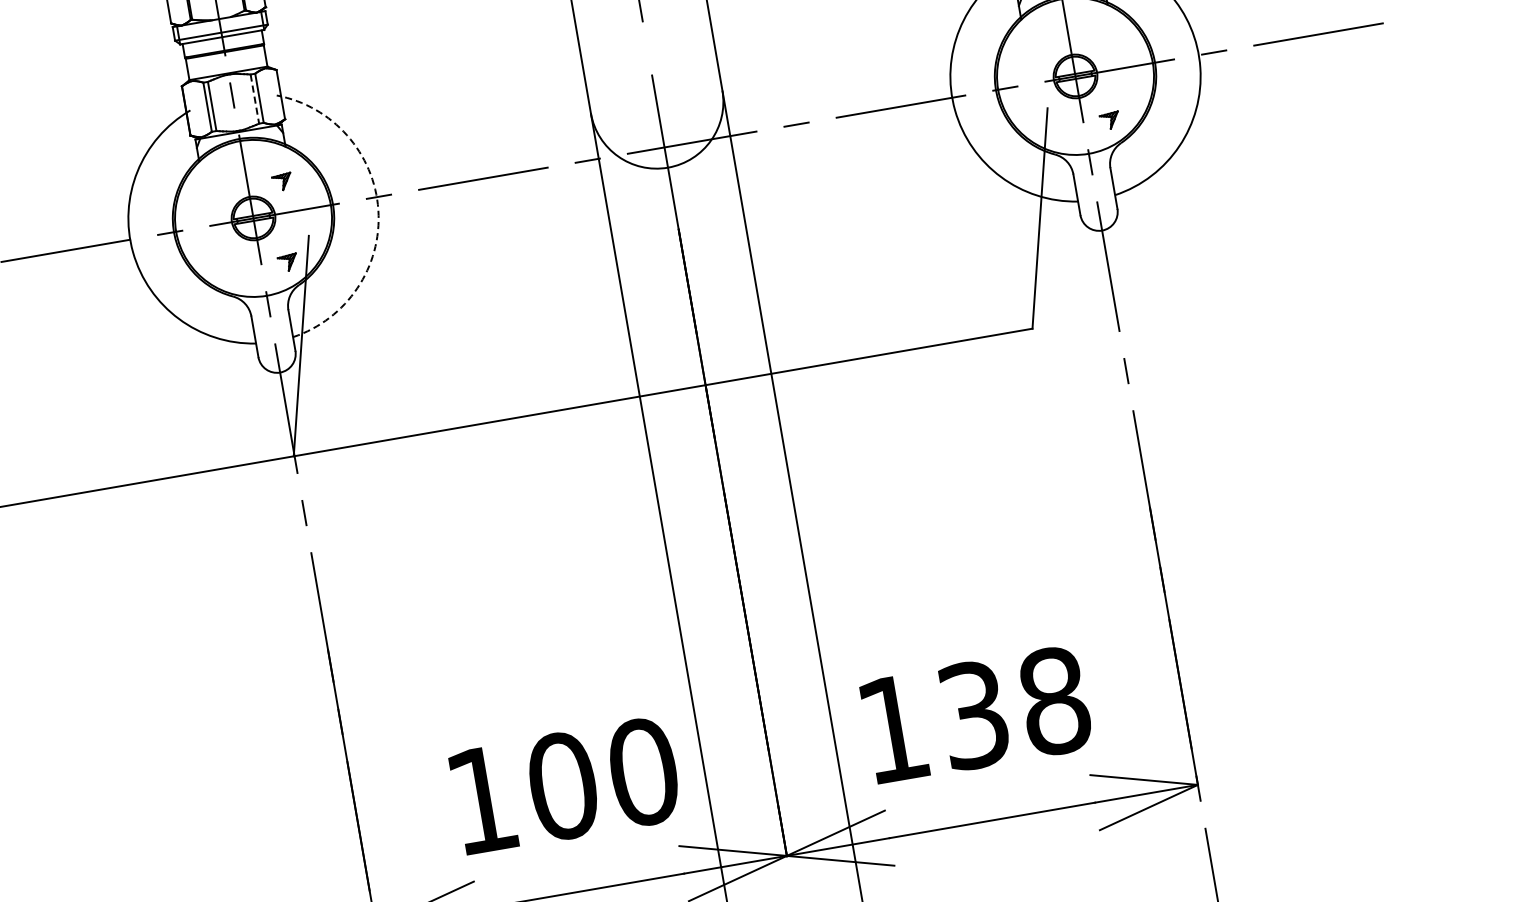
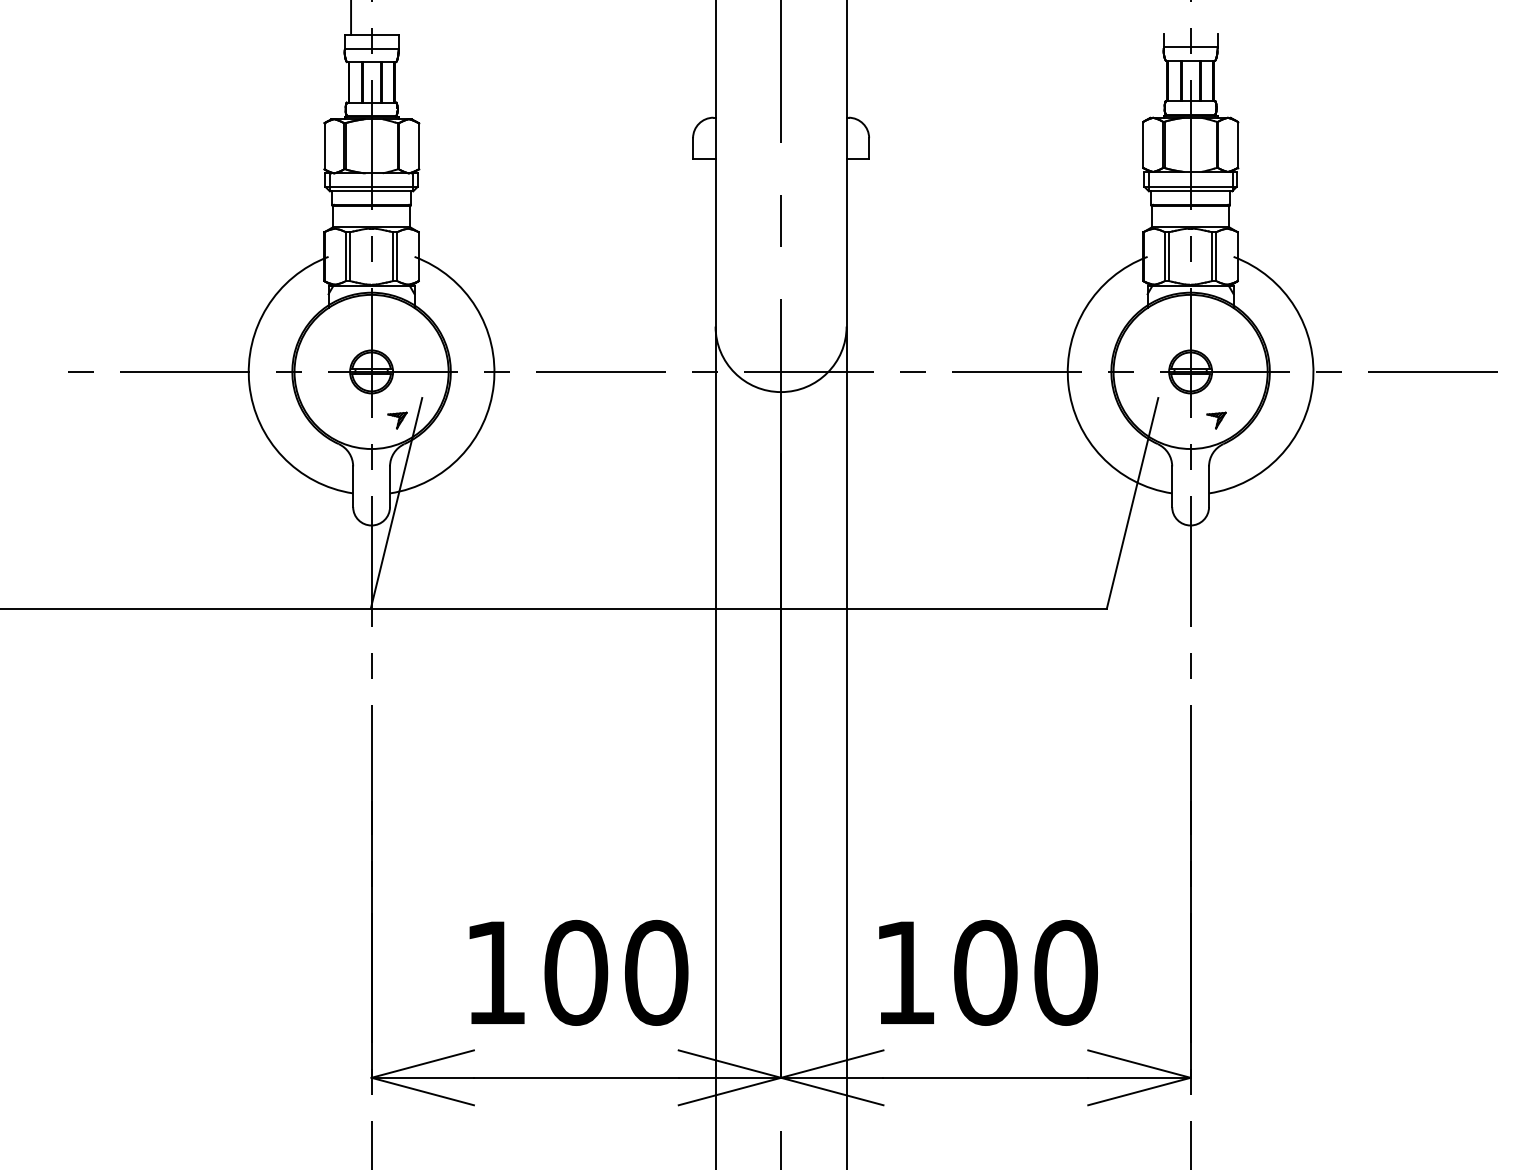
line: (254, 99) -> (392, 257), dashed -> solid
part: (282, 182) -> (405, 341), removed
arc: (378, 209) -> (493, 384), dashed -> solid
text: (1013, 707) -> (1025, 972), 138 -> 100

